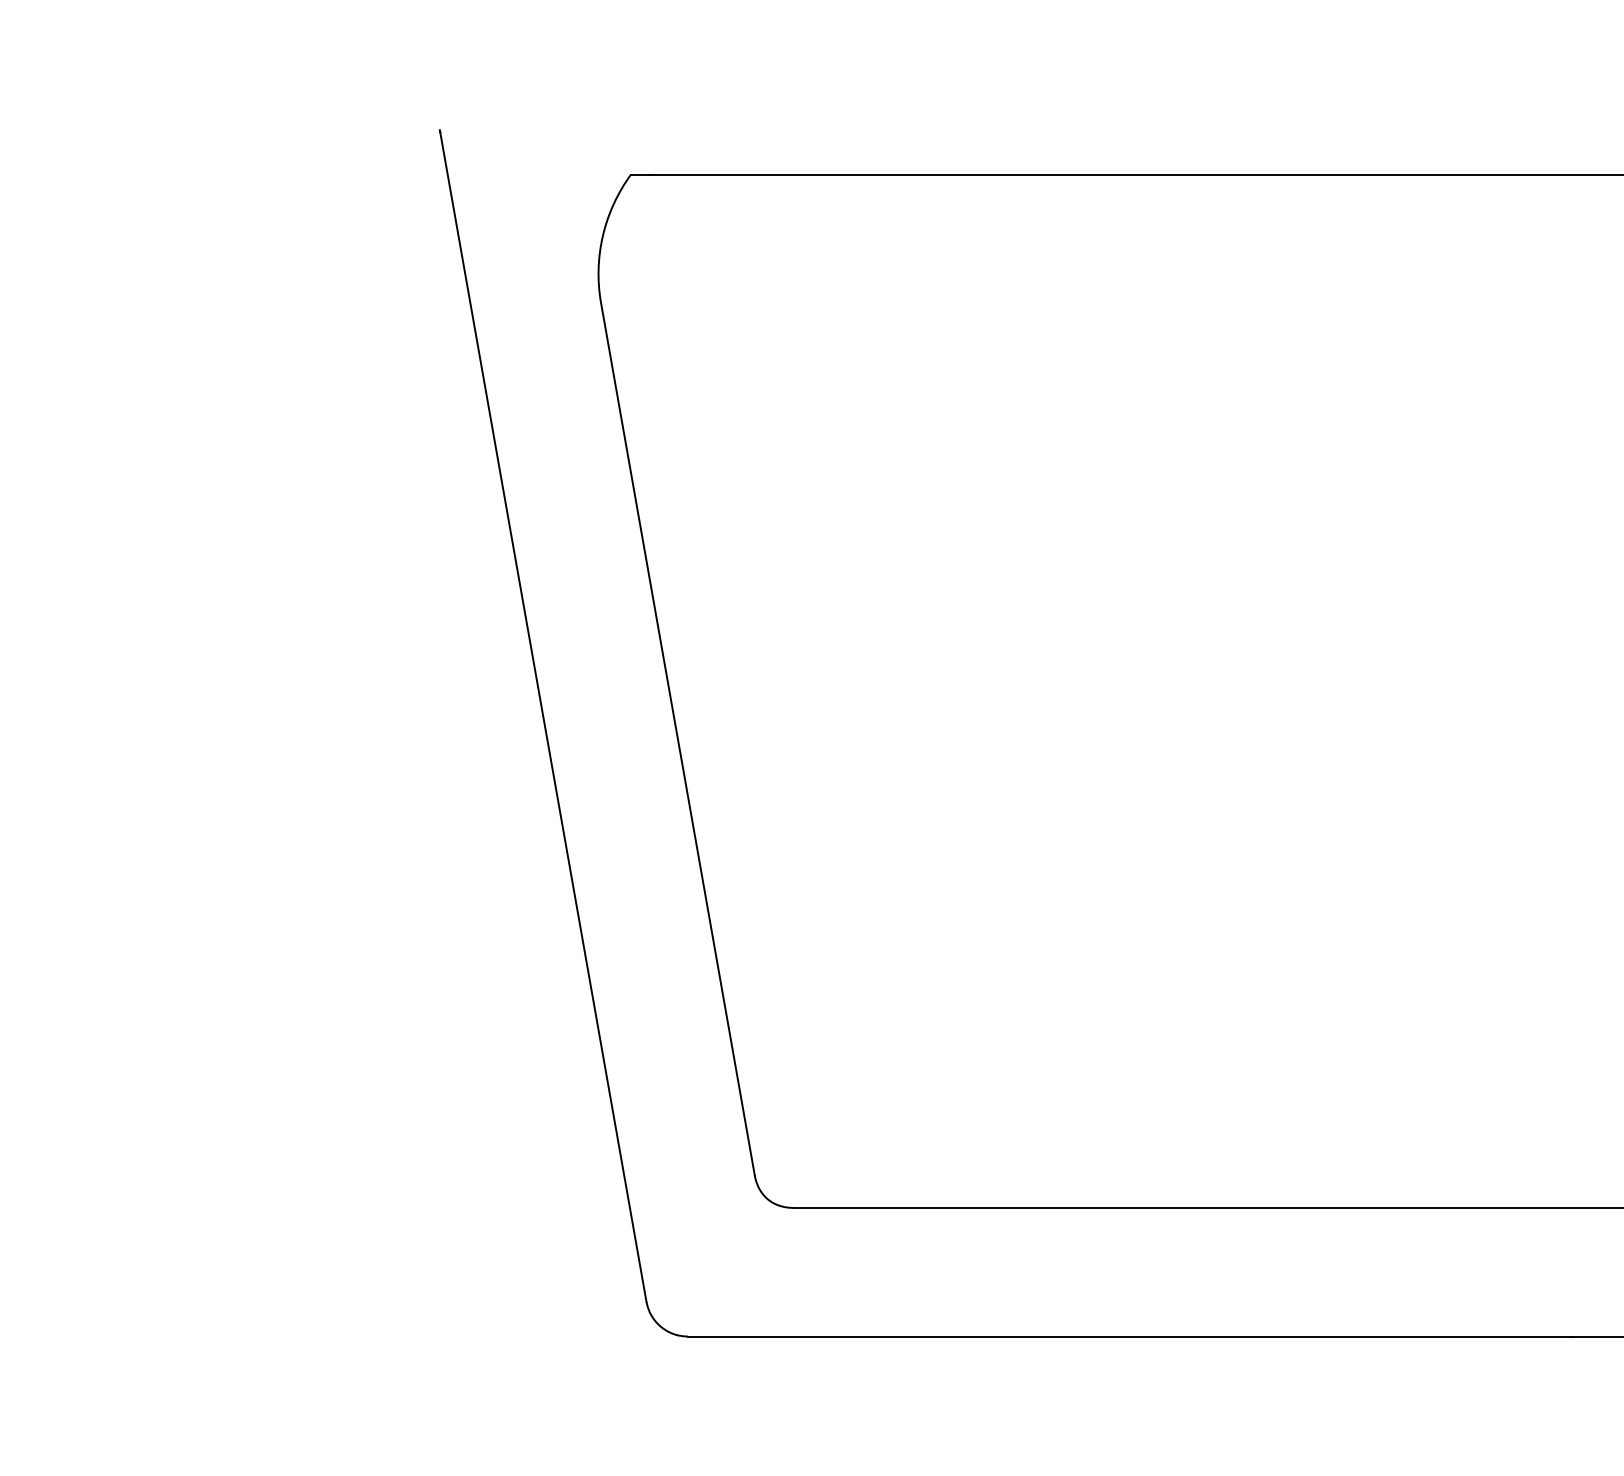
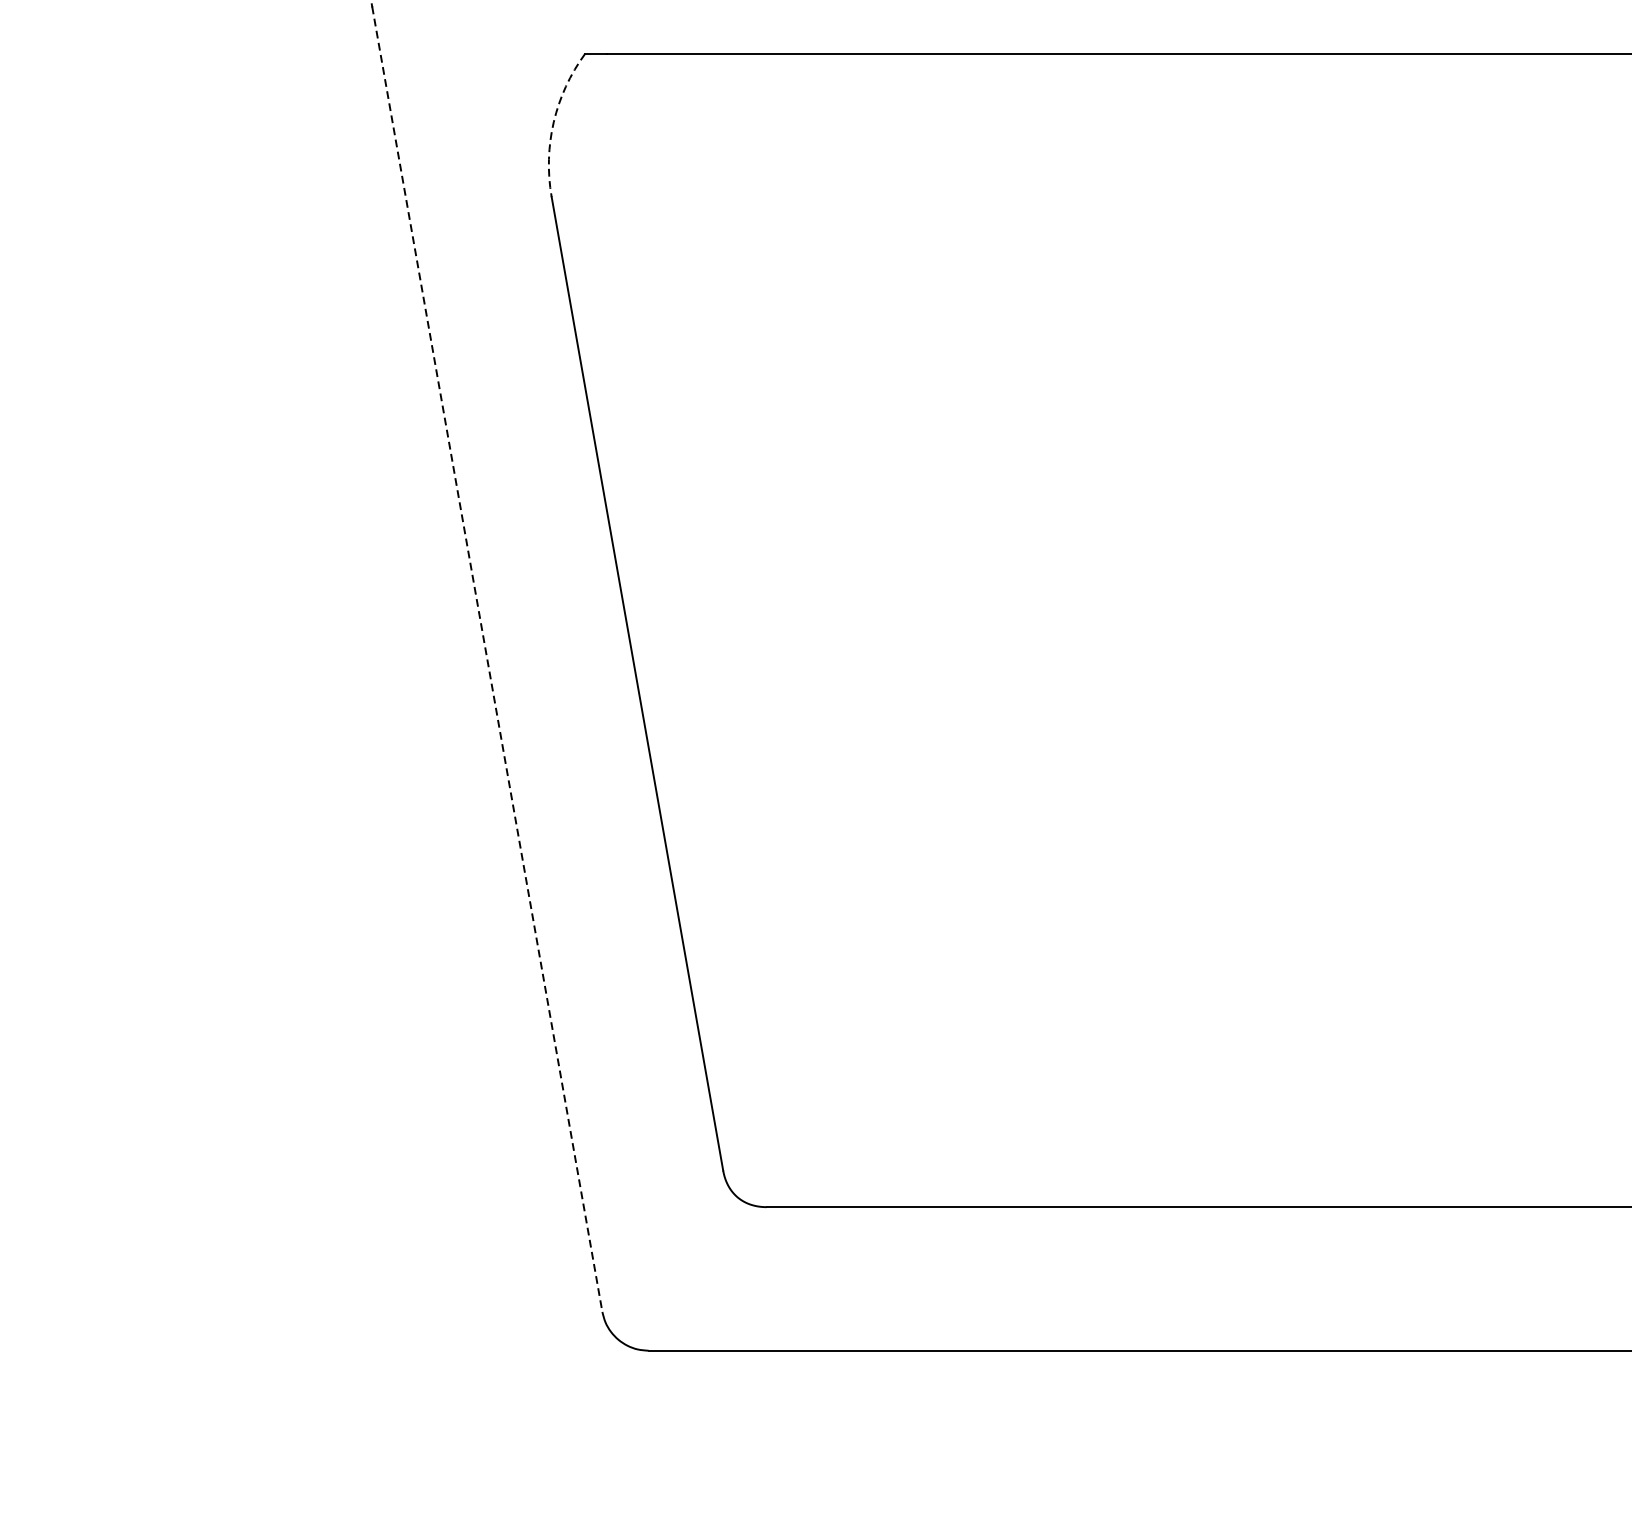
arc: (602, 235) -> (553, 121), solid -> dashed
line: (543, 717) -> (487, 659), solid -> dashed

